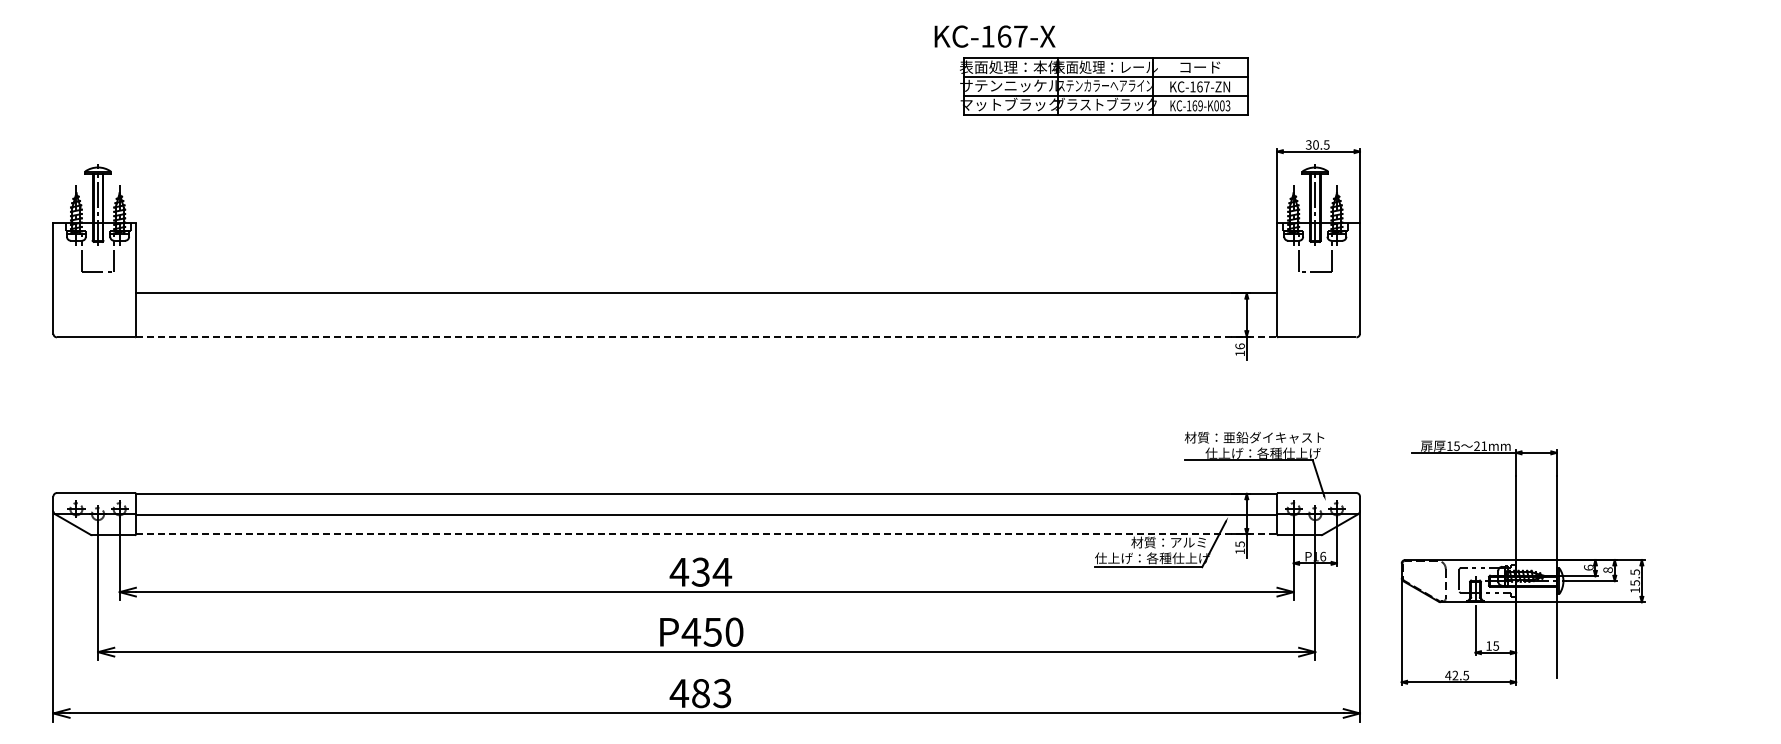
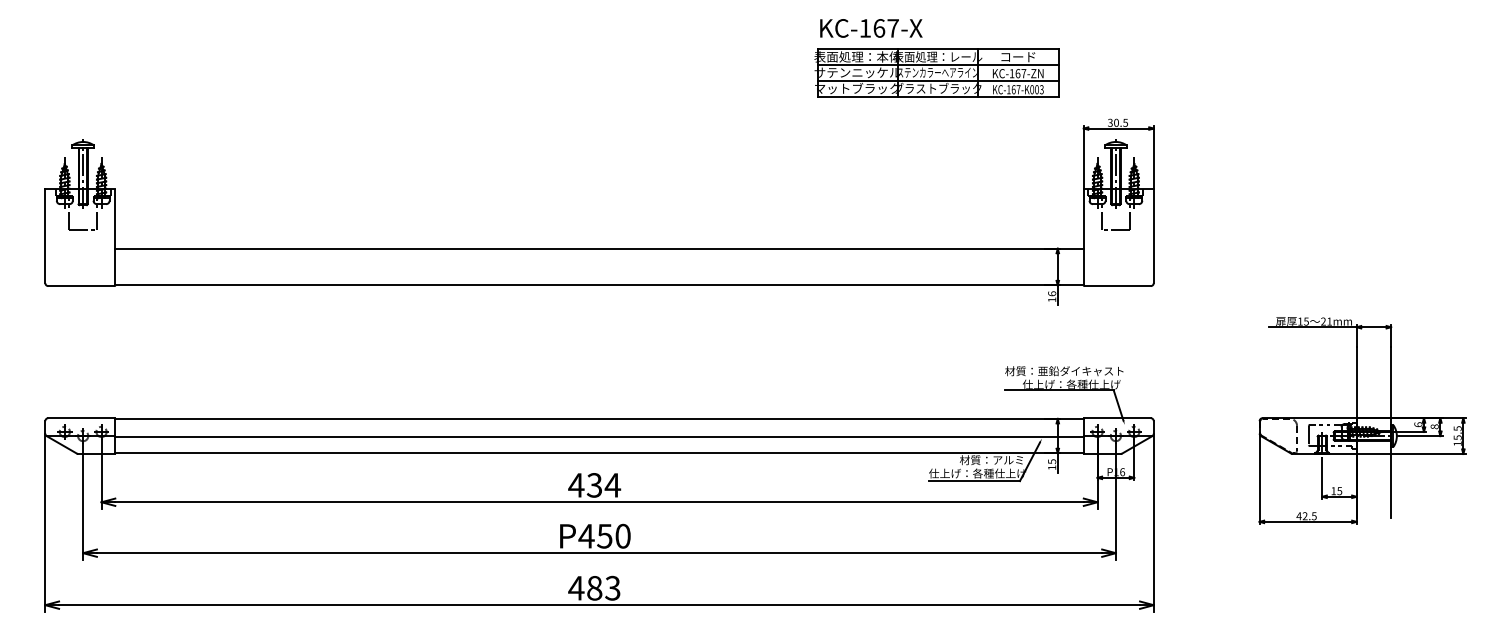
text: (994, 36) -> (870, 28), moved
text: (1200, 105) -> (1018, 89), KC-169-K003 -> KC-167-K003
line: (706, 336) -> (599, 285), dashed -> solid
line: (706, 534) -> (599, 453), dashed -> solid
part: (1522, 562) -> (1362, 420), moved

